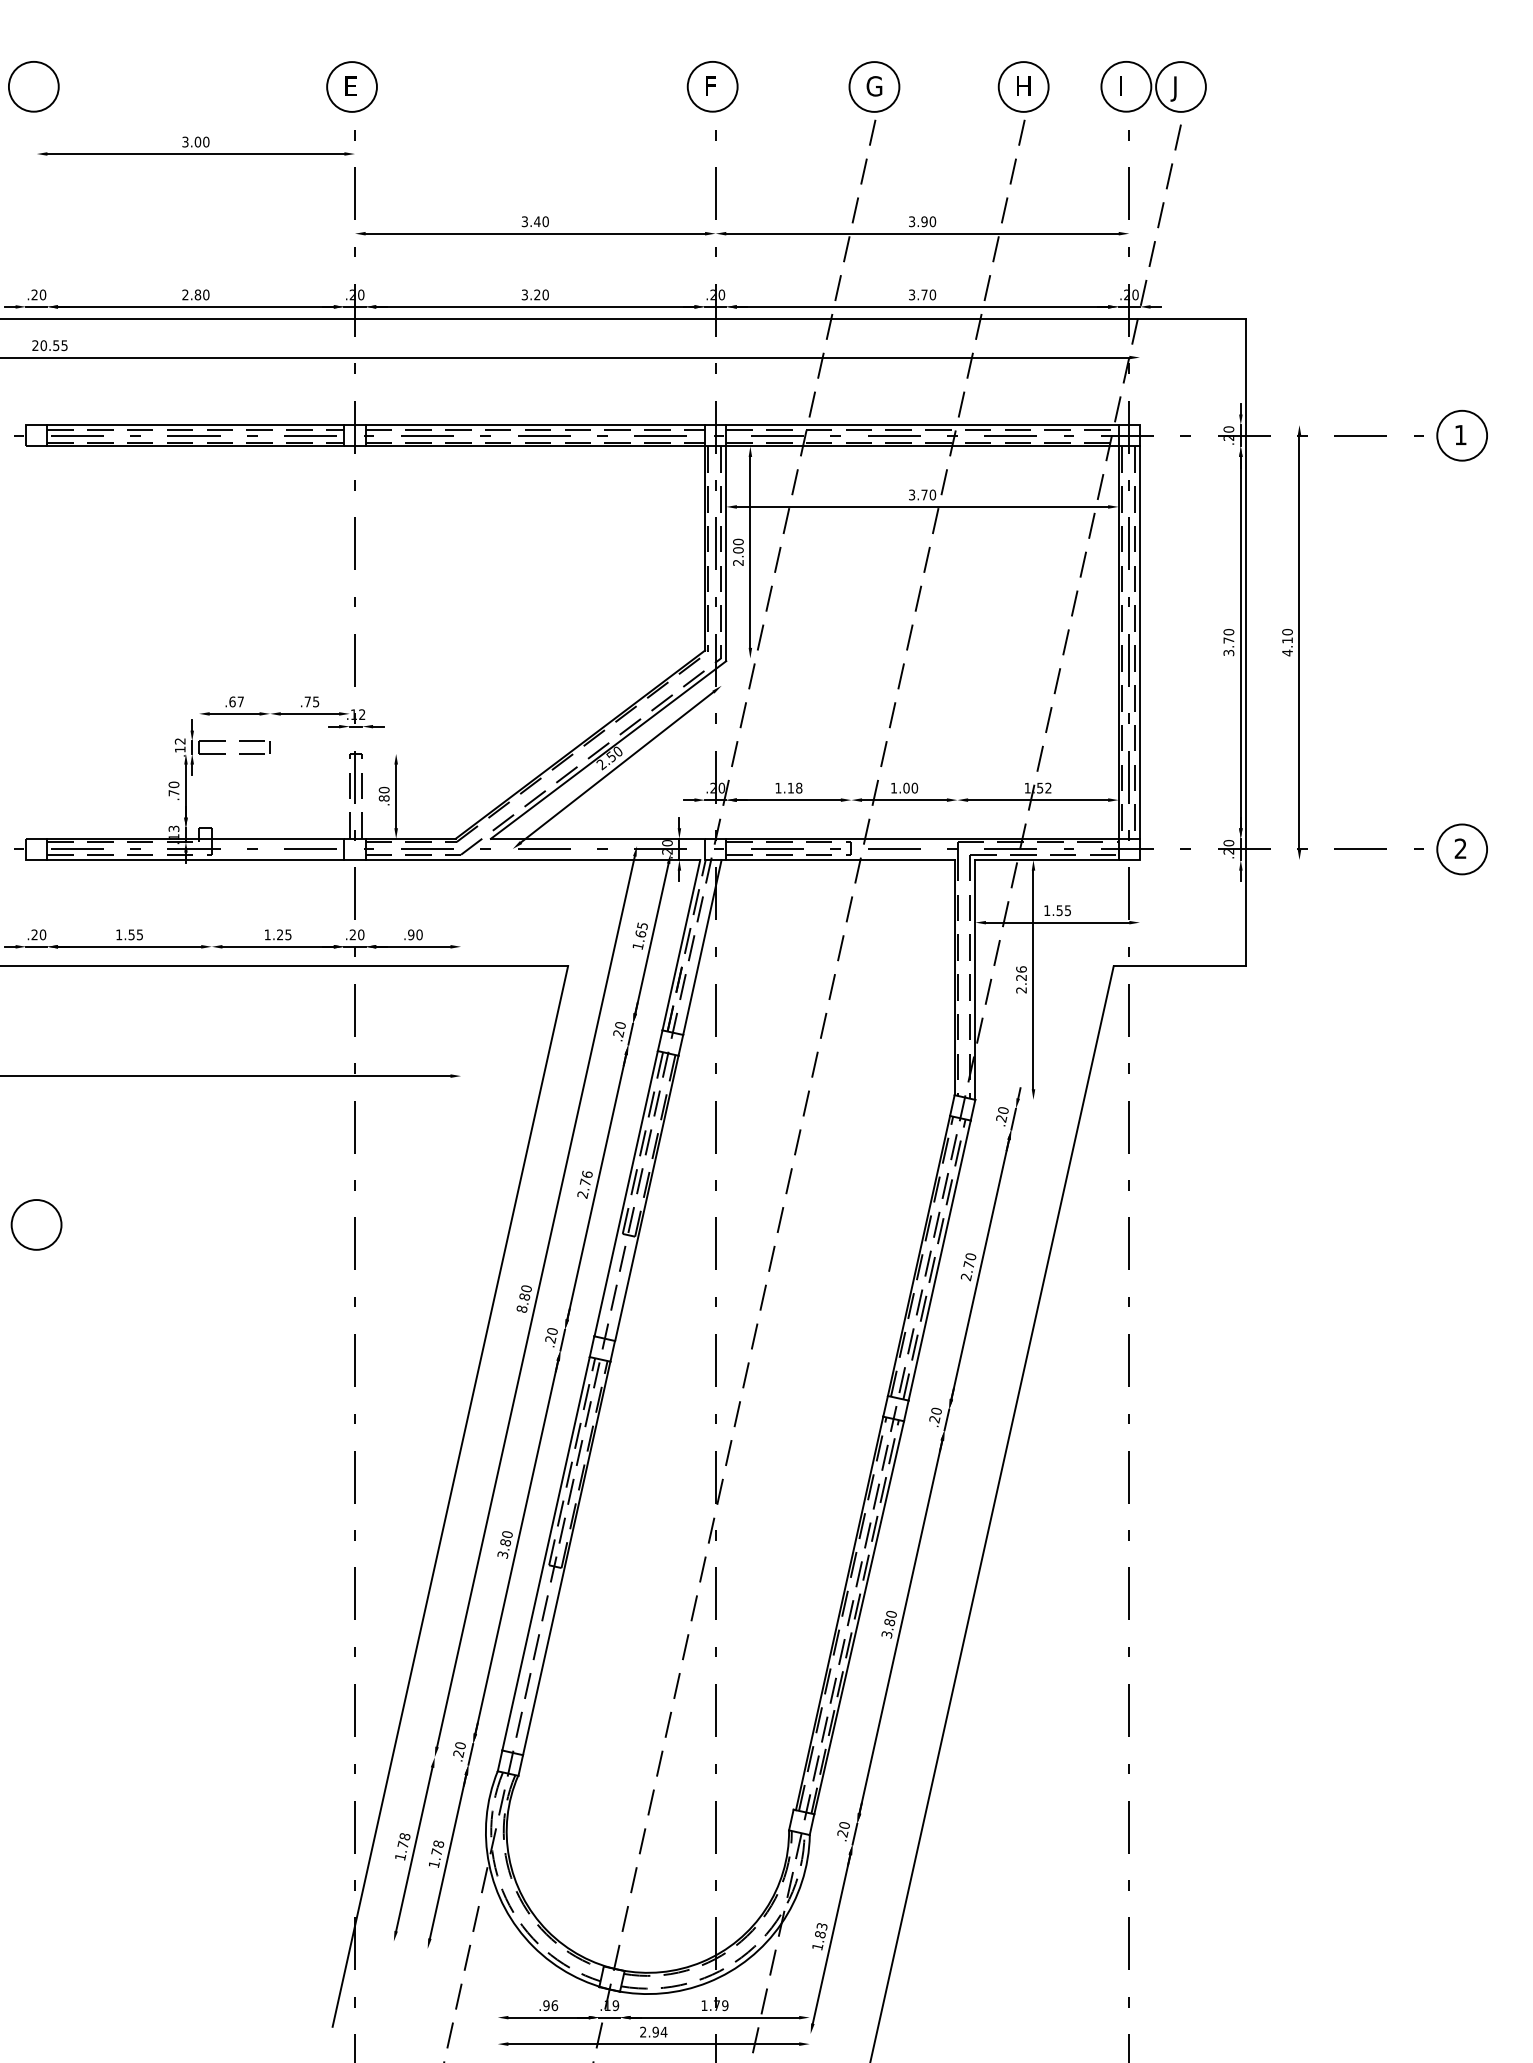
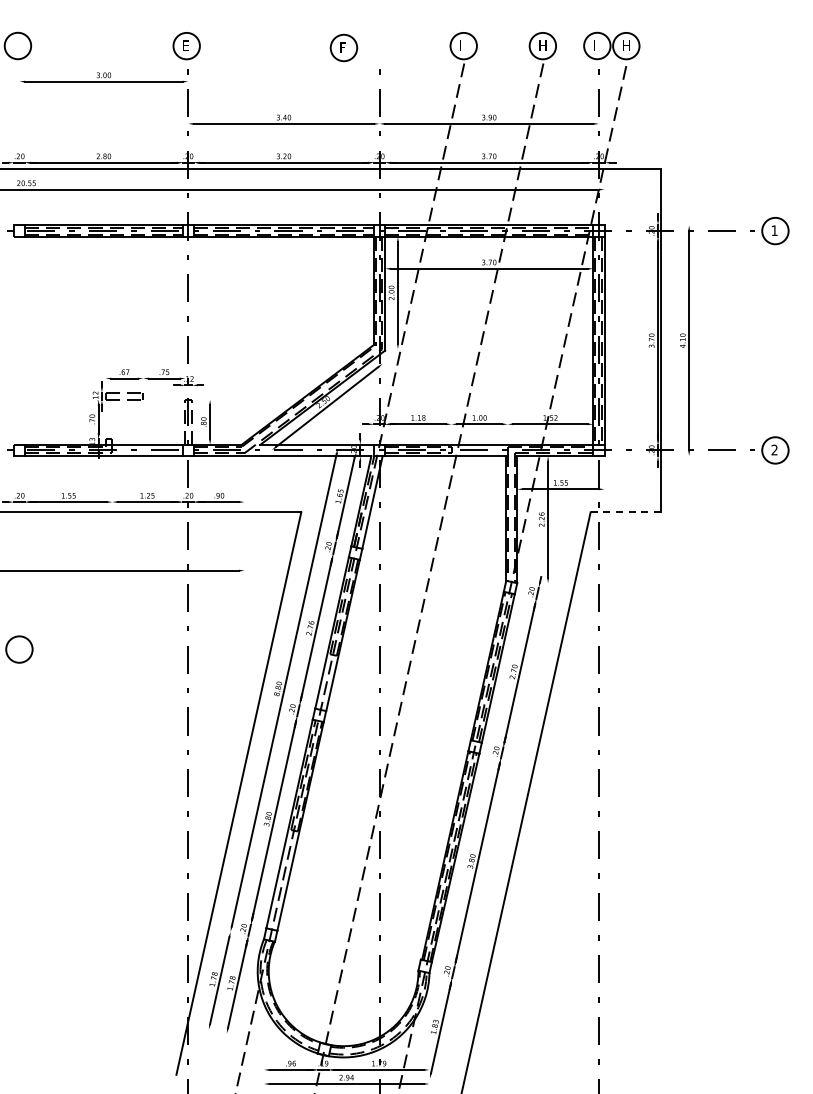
part: (711, 85) -> (343, 47), moved
text: (873, 85) -> (463, 45), G -> I
text: (1177, 87) -> (624, 46), J -> H
line: (1181, 966) -> (626, 512), solid -> dashed

